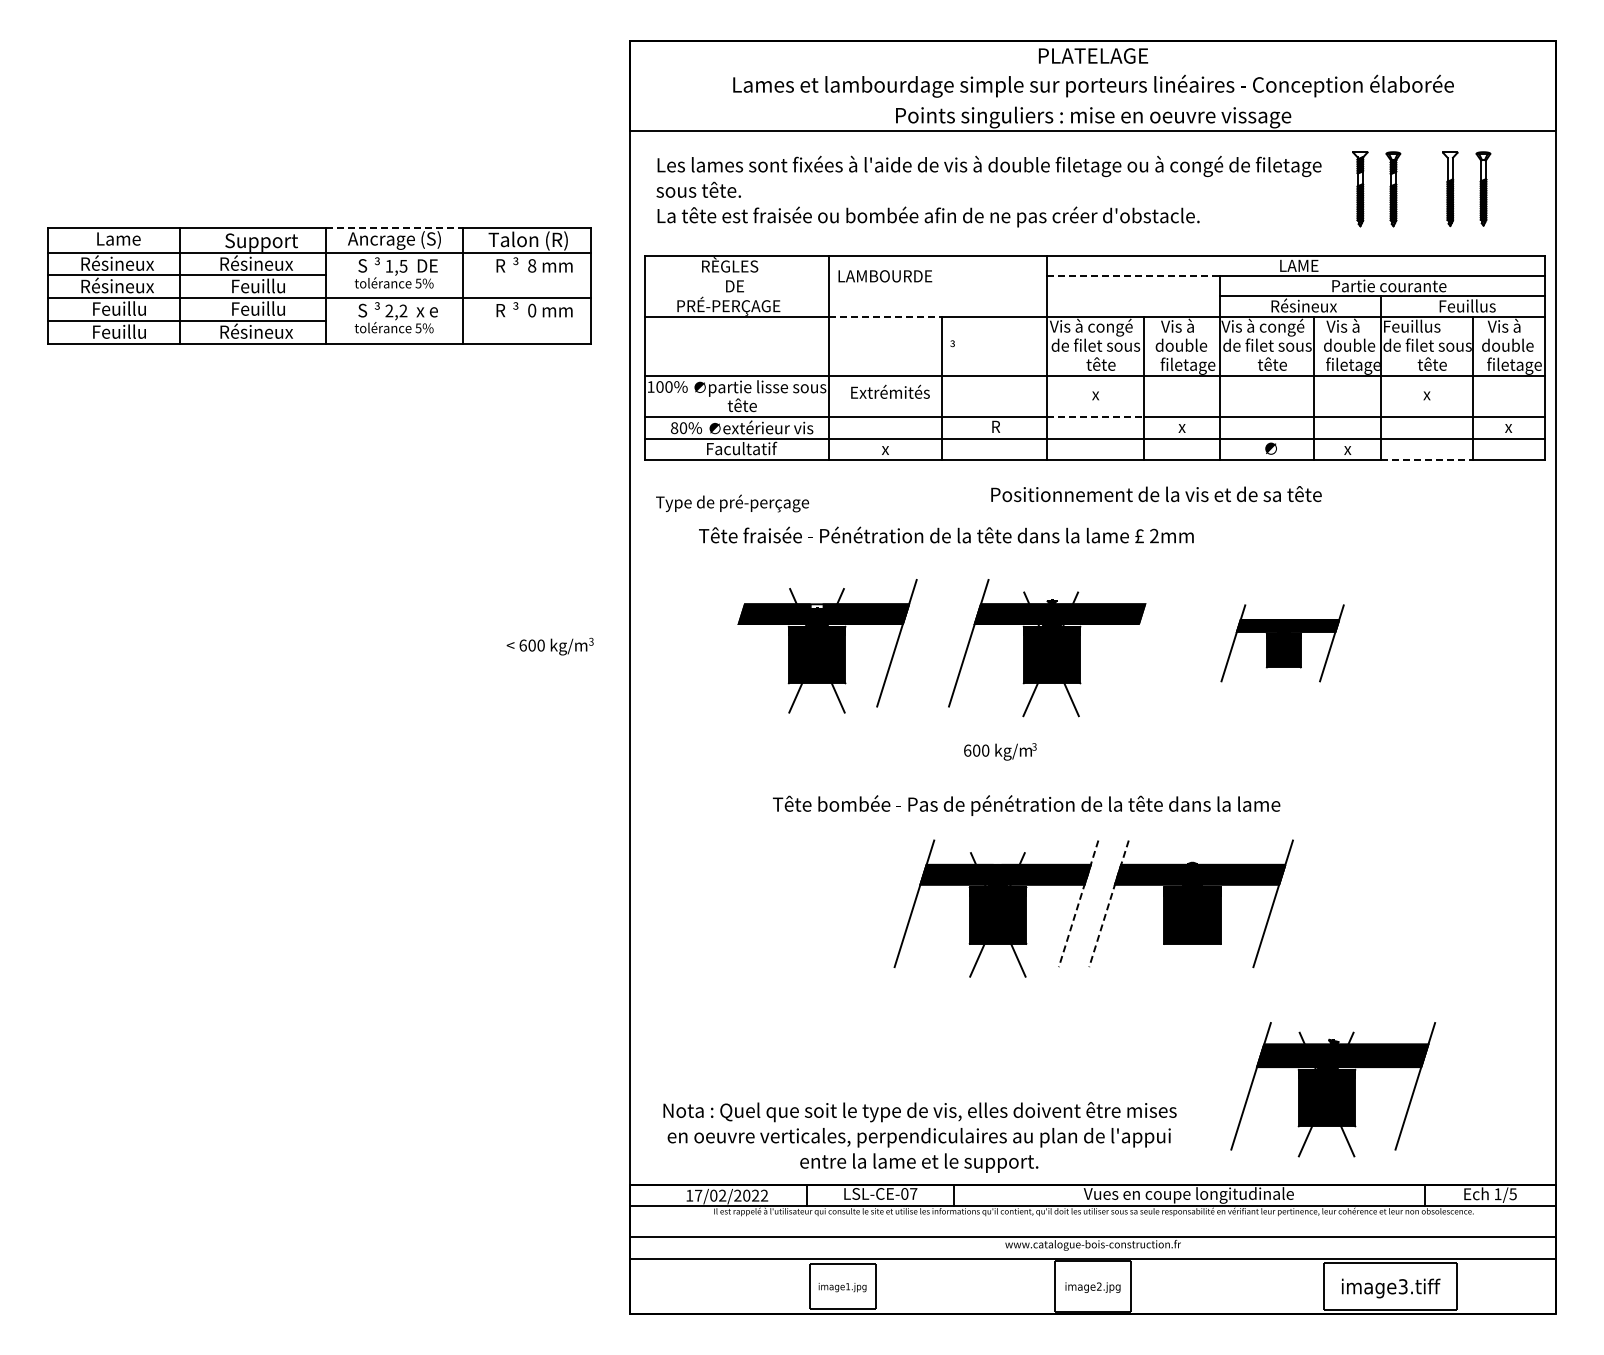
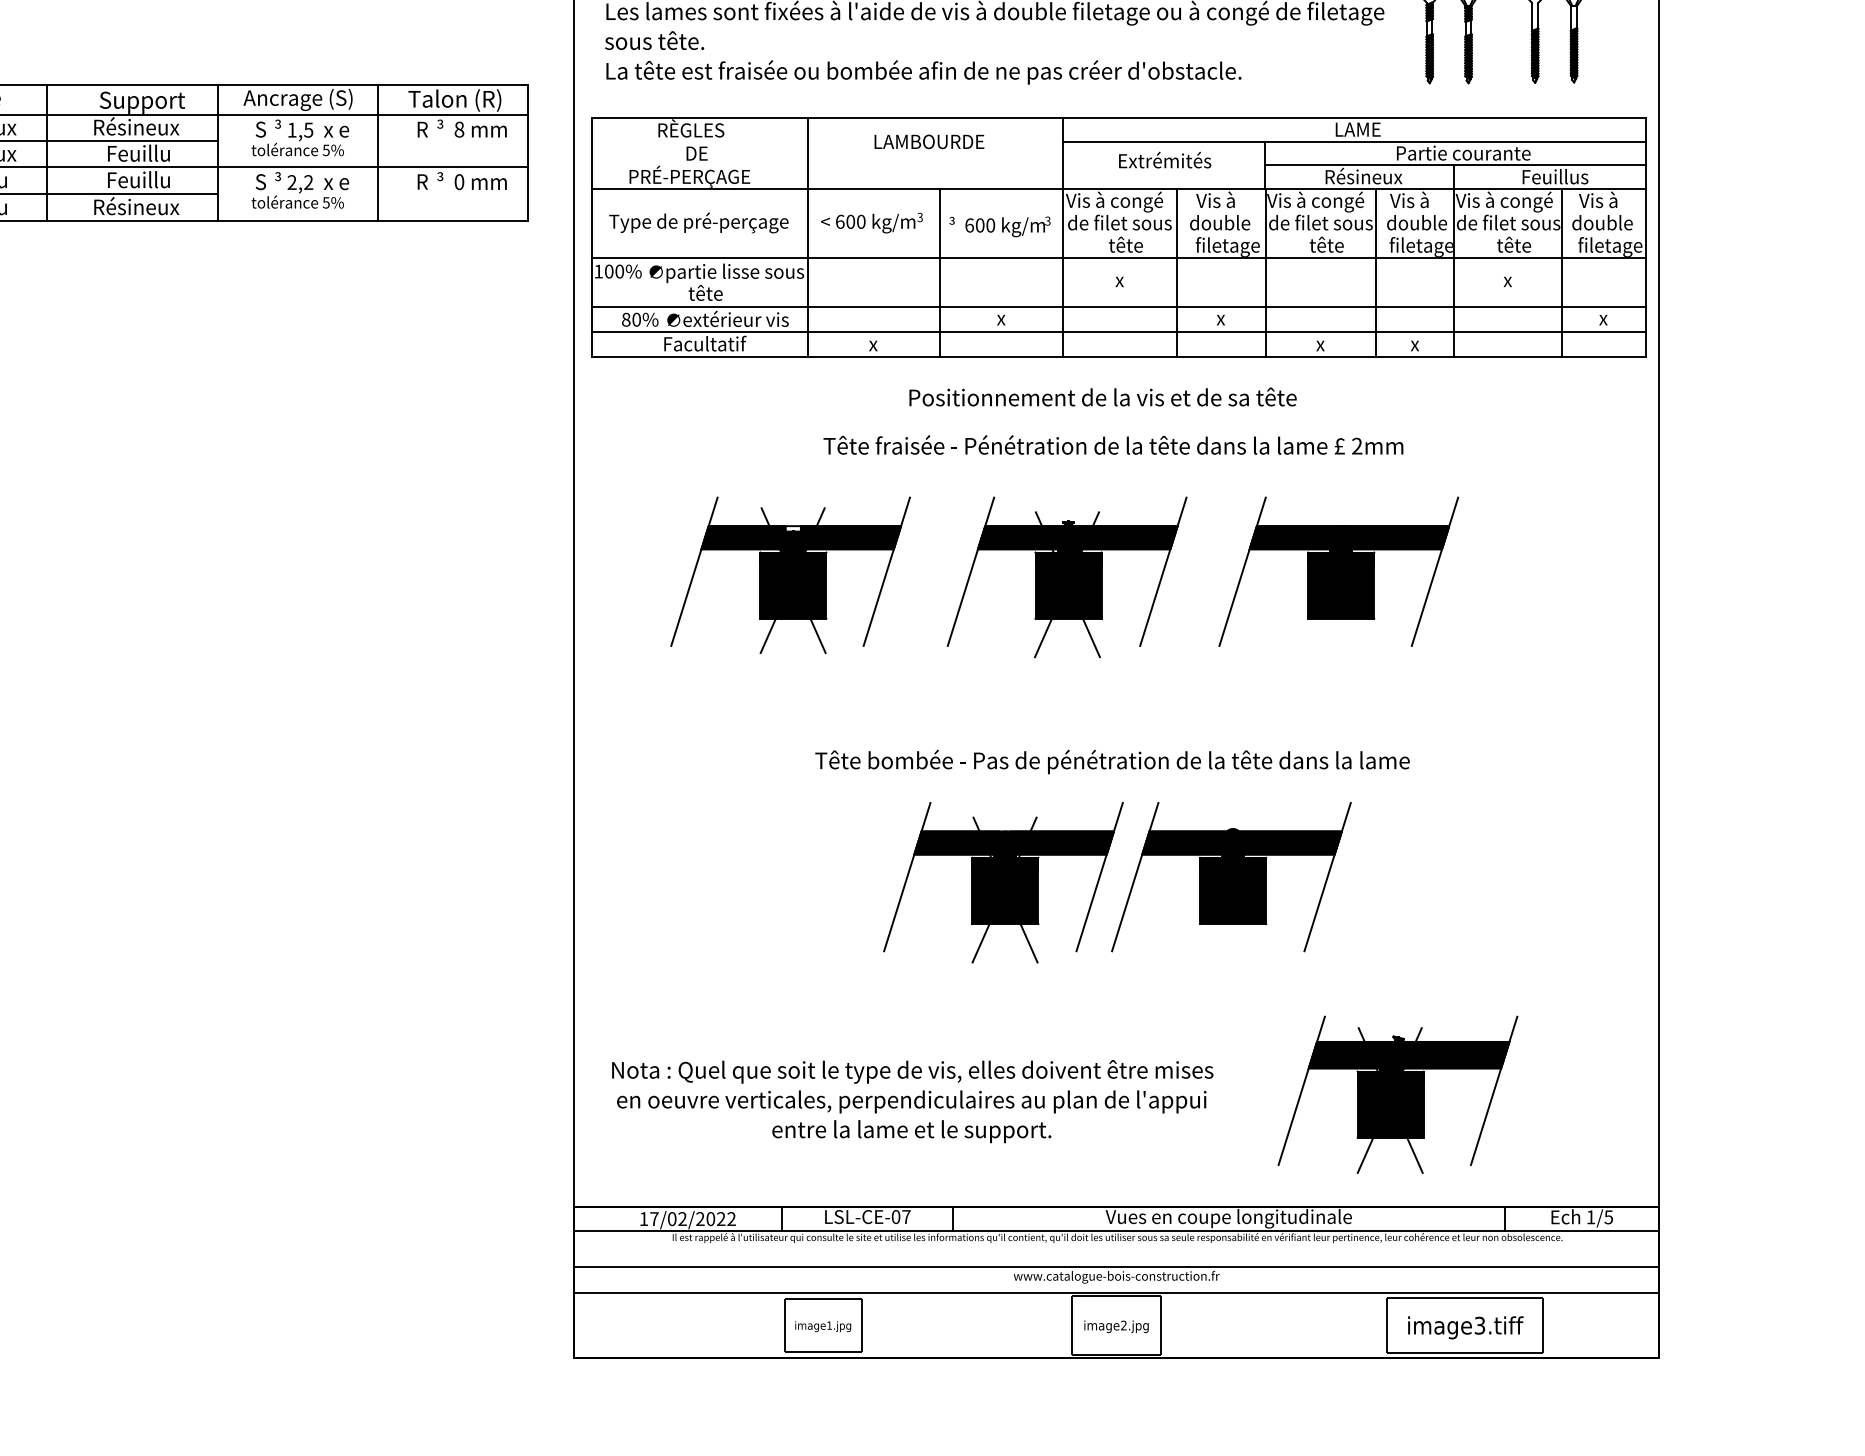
line: (395, 227) -> (299, 84), dashed -> solid
text: (426, 265) -> (335, 129), DE -> x e
text: (885, 276) -> (929, 142), moved
line: (1134, 276) -> (1165, 142), dashed -> solid
line: (886, 316) -> (874, 188), dashed -> solid
text: (1423, 327) -> (1503, 201), Feuillus -> Vis à congé
text: (890, 391) -> (1165, 159), moved
line: (1096, 416) -> (1120, 306), dashed -> solid
text: (995, 426) -> (1002, 317), R -> x
text: (1269, 448) -> (1323, 343), ∅ -> x
line: (1427, 460) -> (1508, 357), dashed -> solid
text: (1156, 494) -> (1103, 397), moved
text: (732, 503) -> (698, 222), moved
text: (946, 534) -> (1113, 444), moved
line: (732, 642) -> (694, 570), added
line: (1132, 642) -> (1162, 570), added
part: (1282, 643) -> (1338, 572), size x1.67
text: (549, 646) -> (871, 222), moved
text: (1000, 751) -> (1008, 226), moved
text: (1026, 805) -> (1112, 761), moved
line: (1078, 904) -> (1099, 877), dashed -> solid
line: (1108, 904) -> (1134, 877), dashed -> solid
text: (919, 1137) -> (912, 1101), moved

